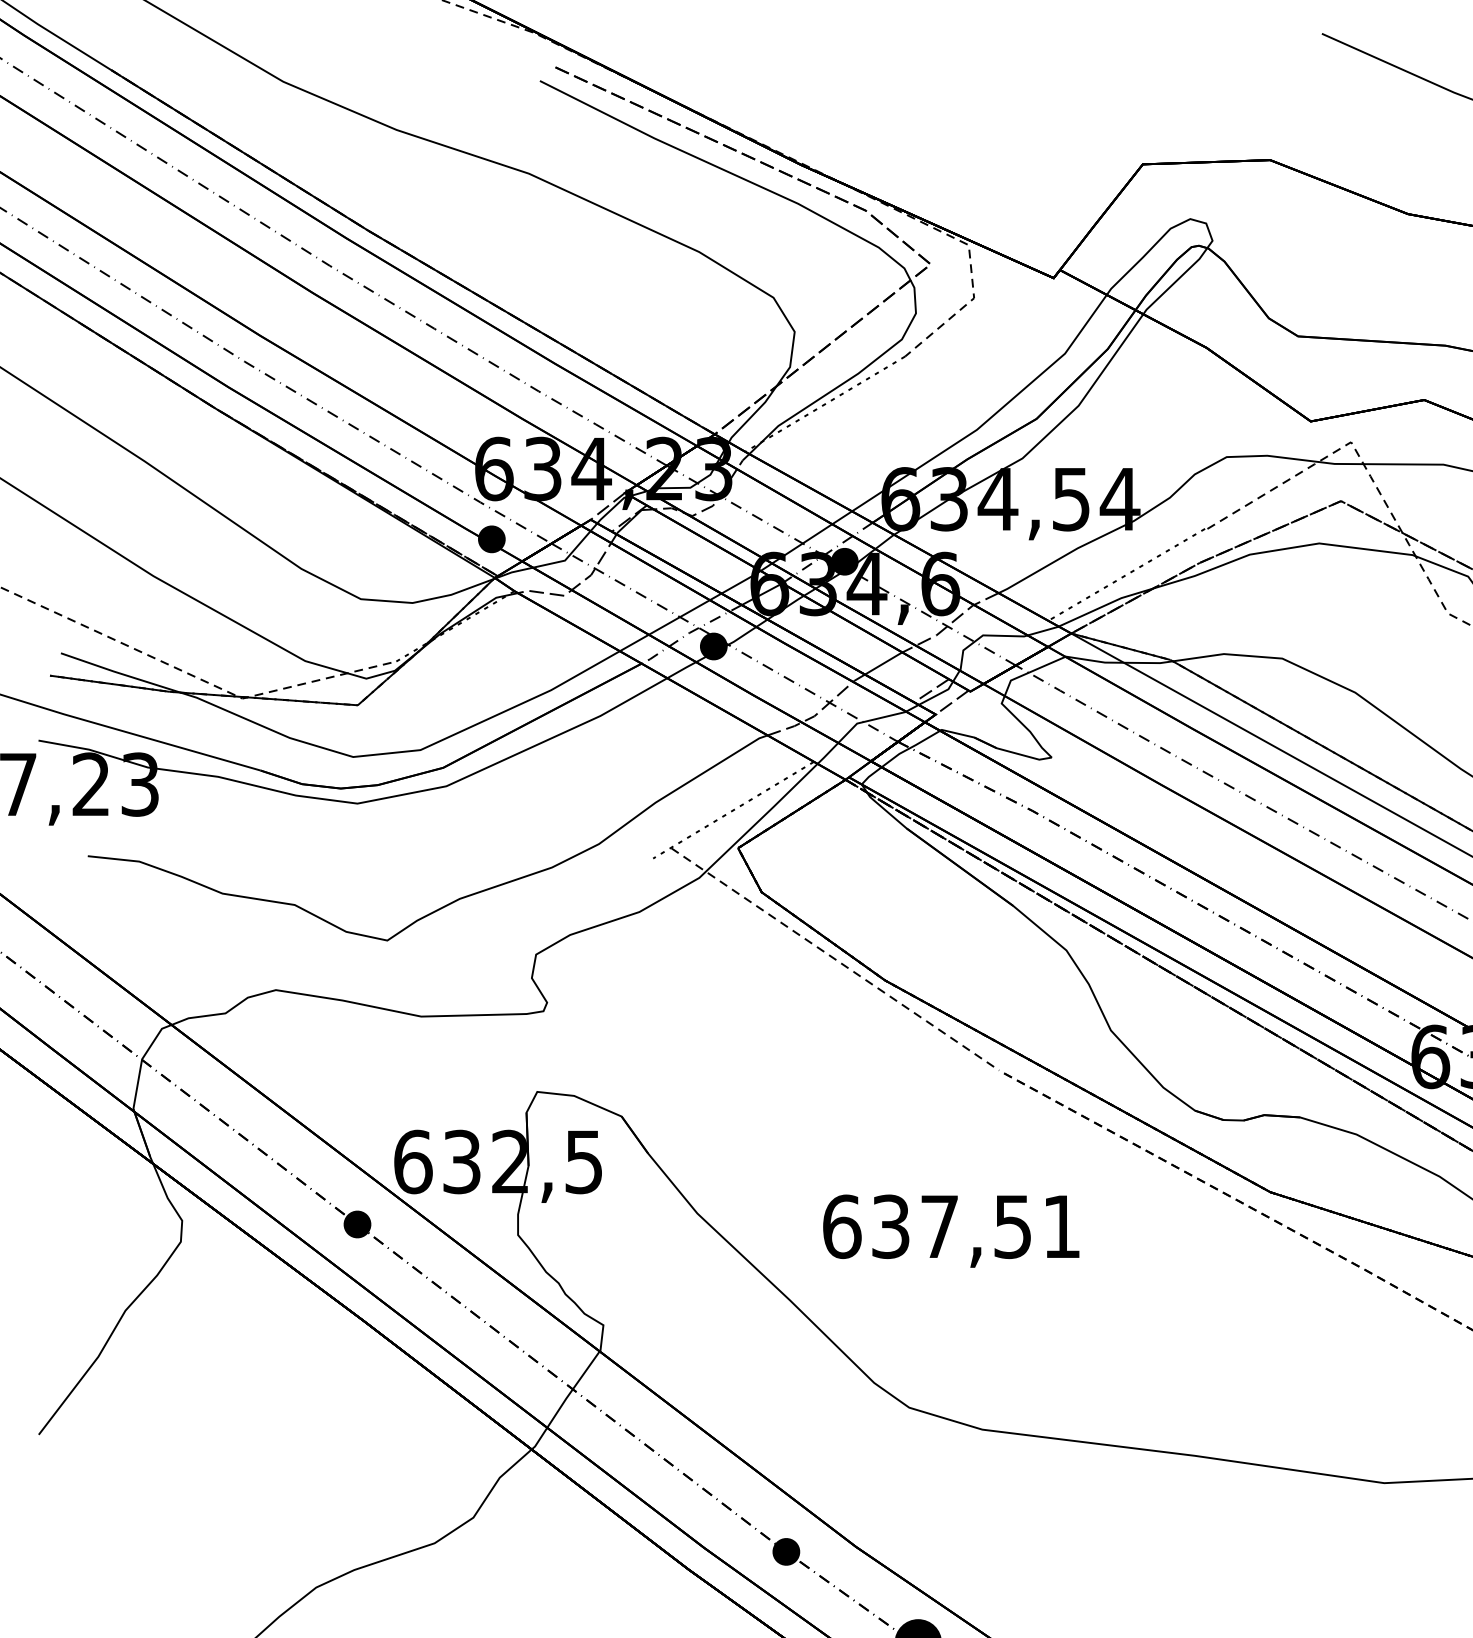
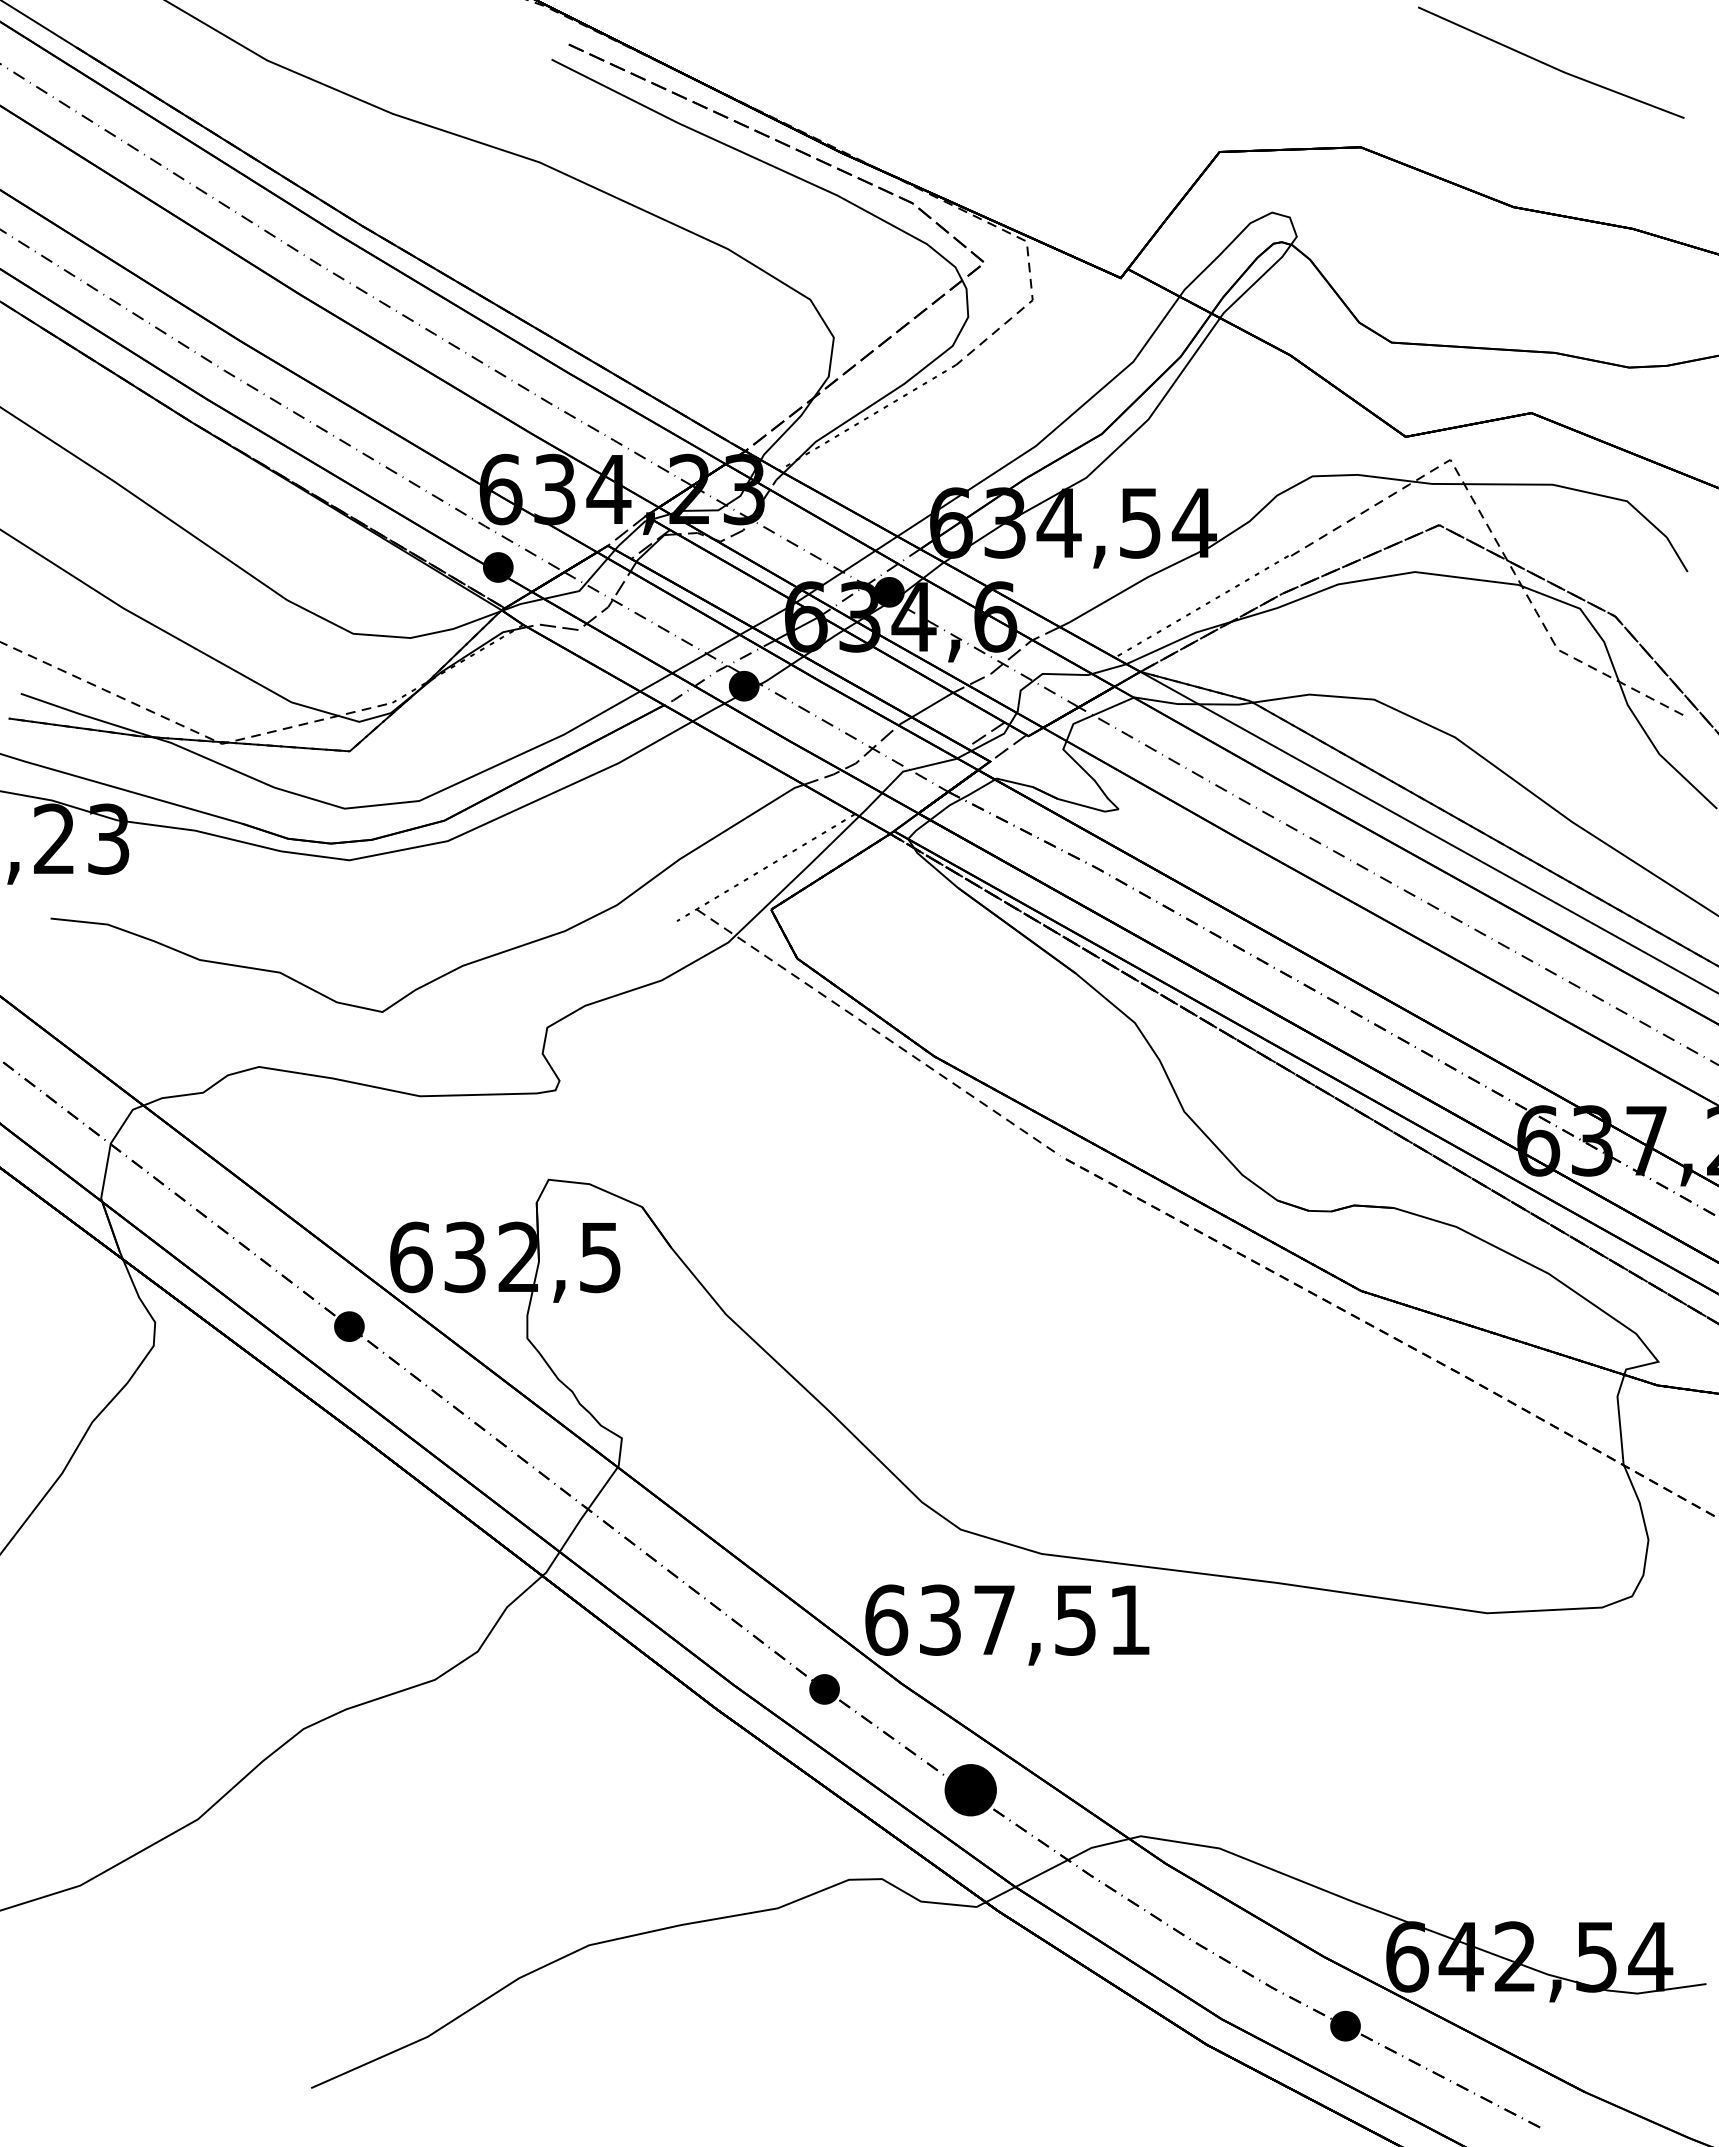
text: (951, 1230) -> (1007, 1624), moved

